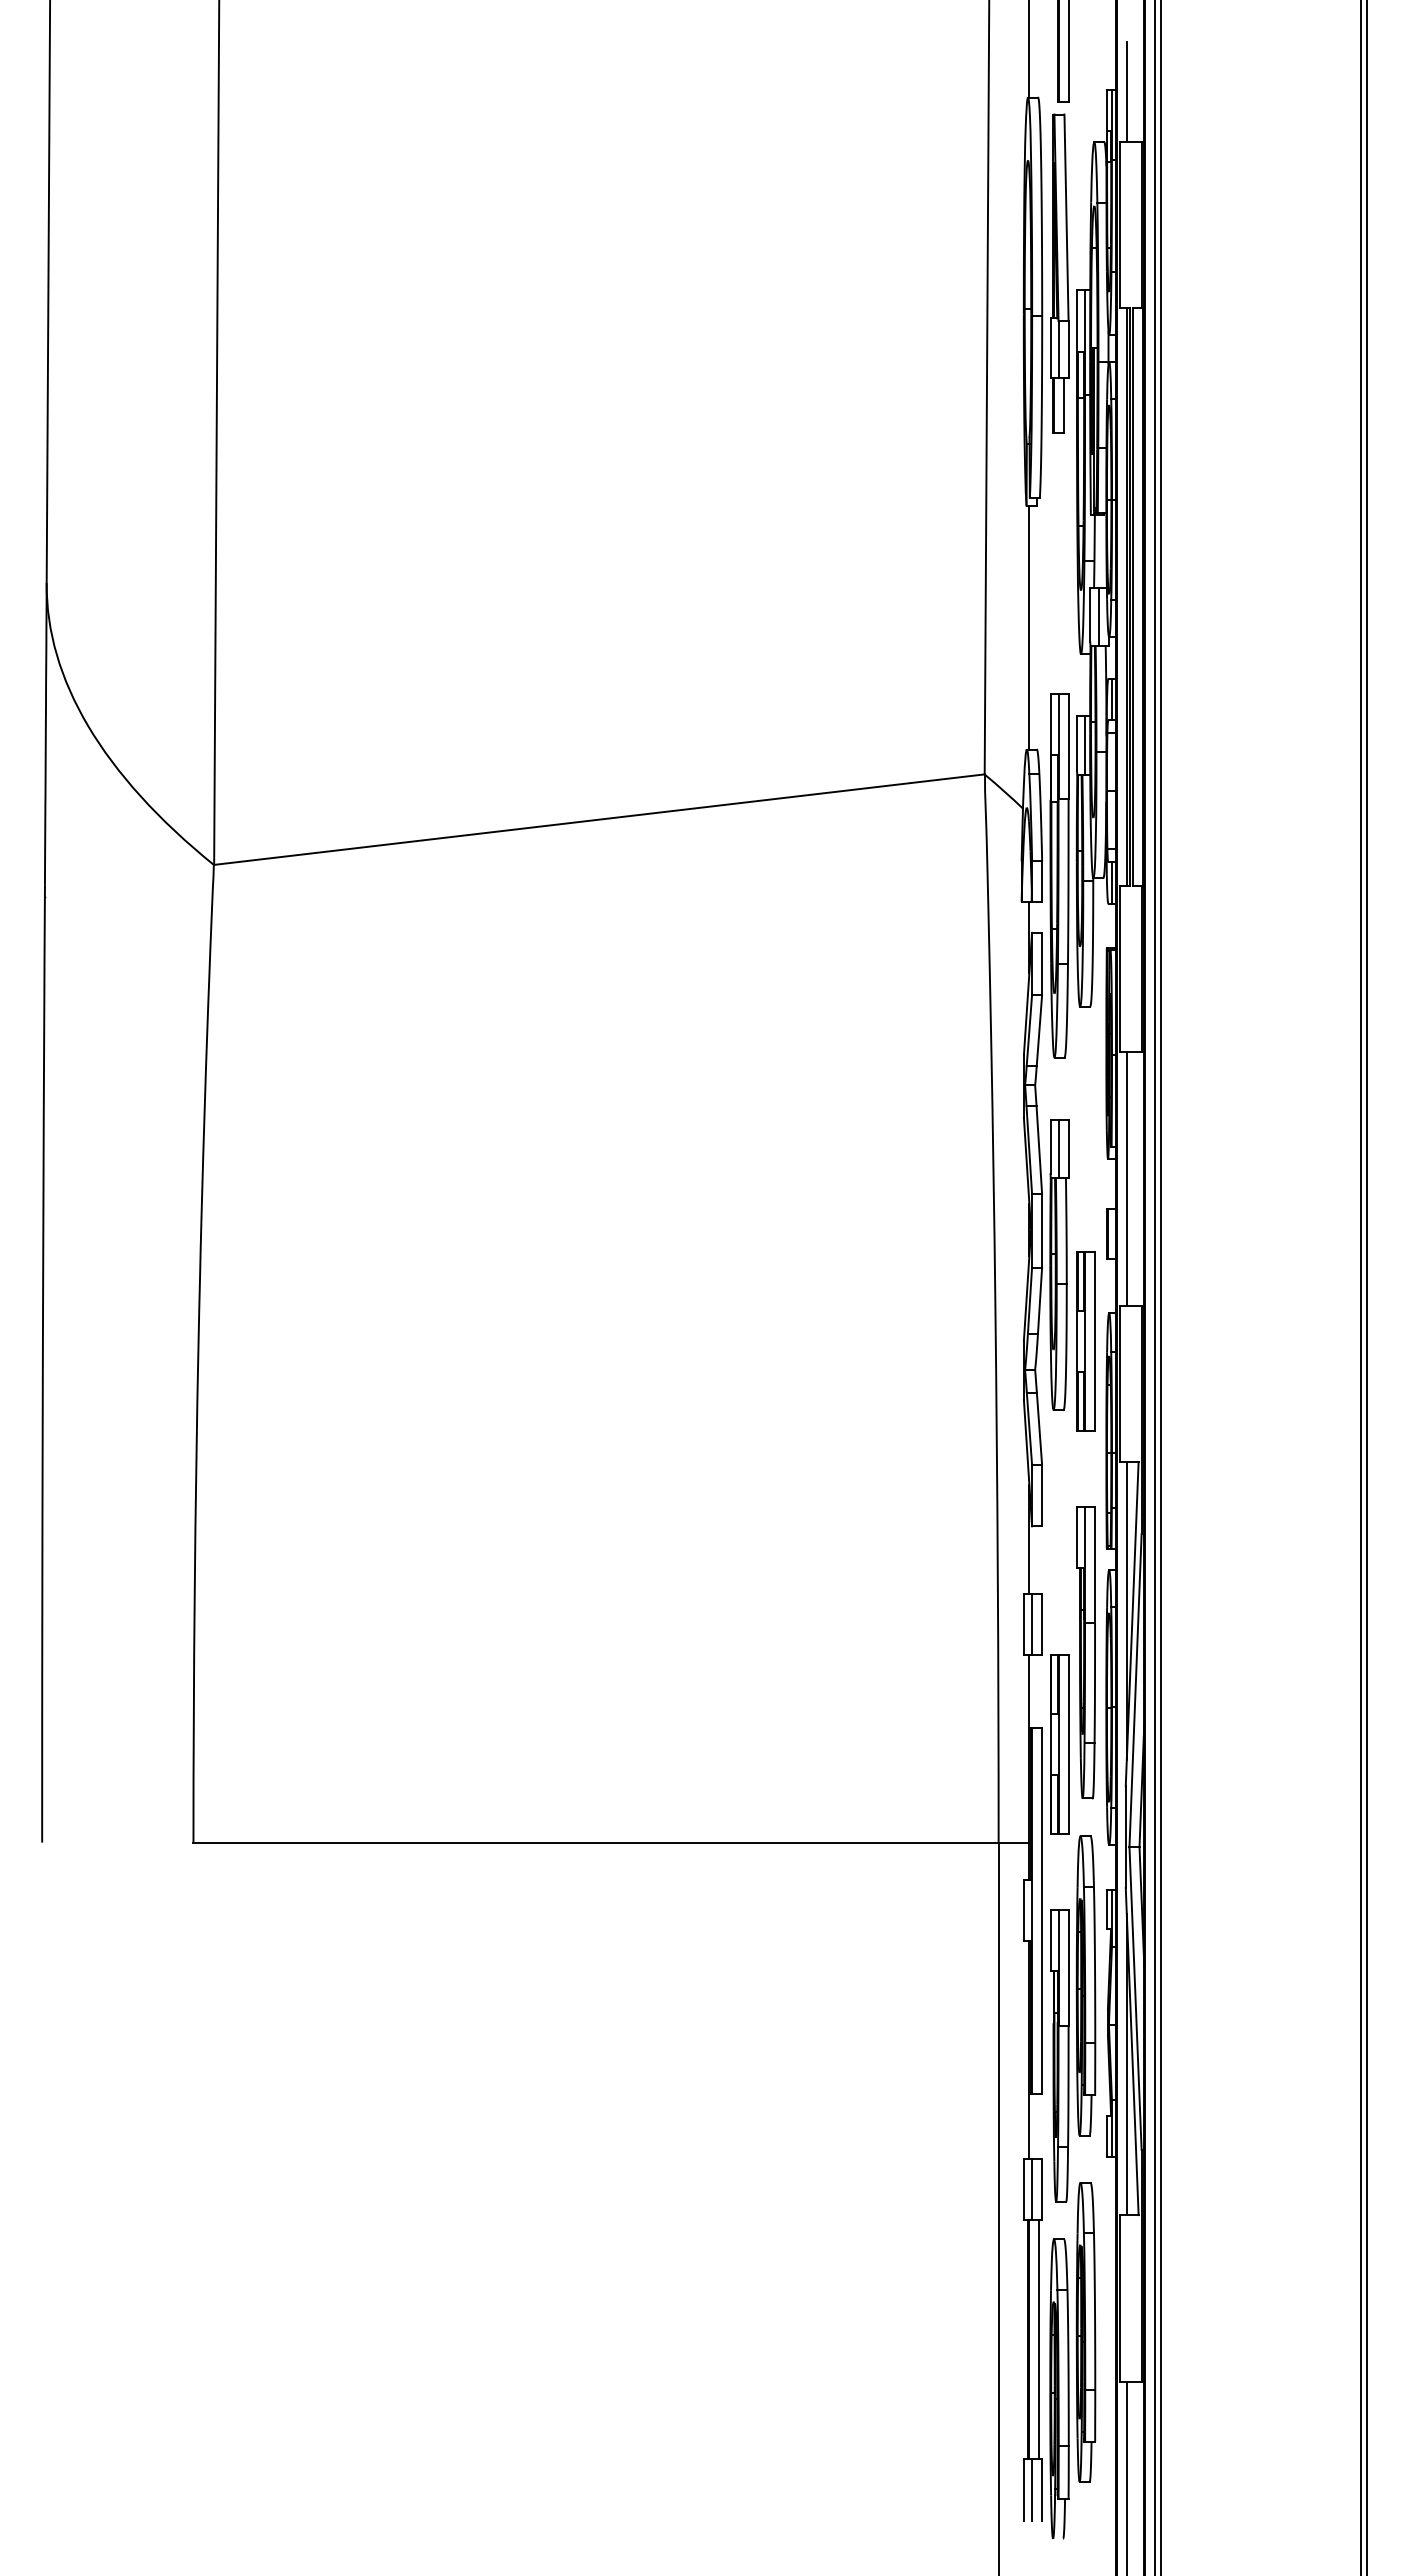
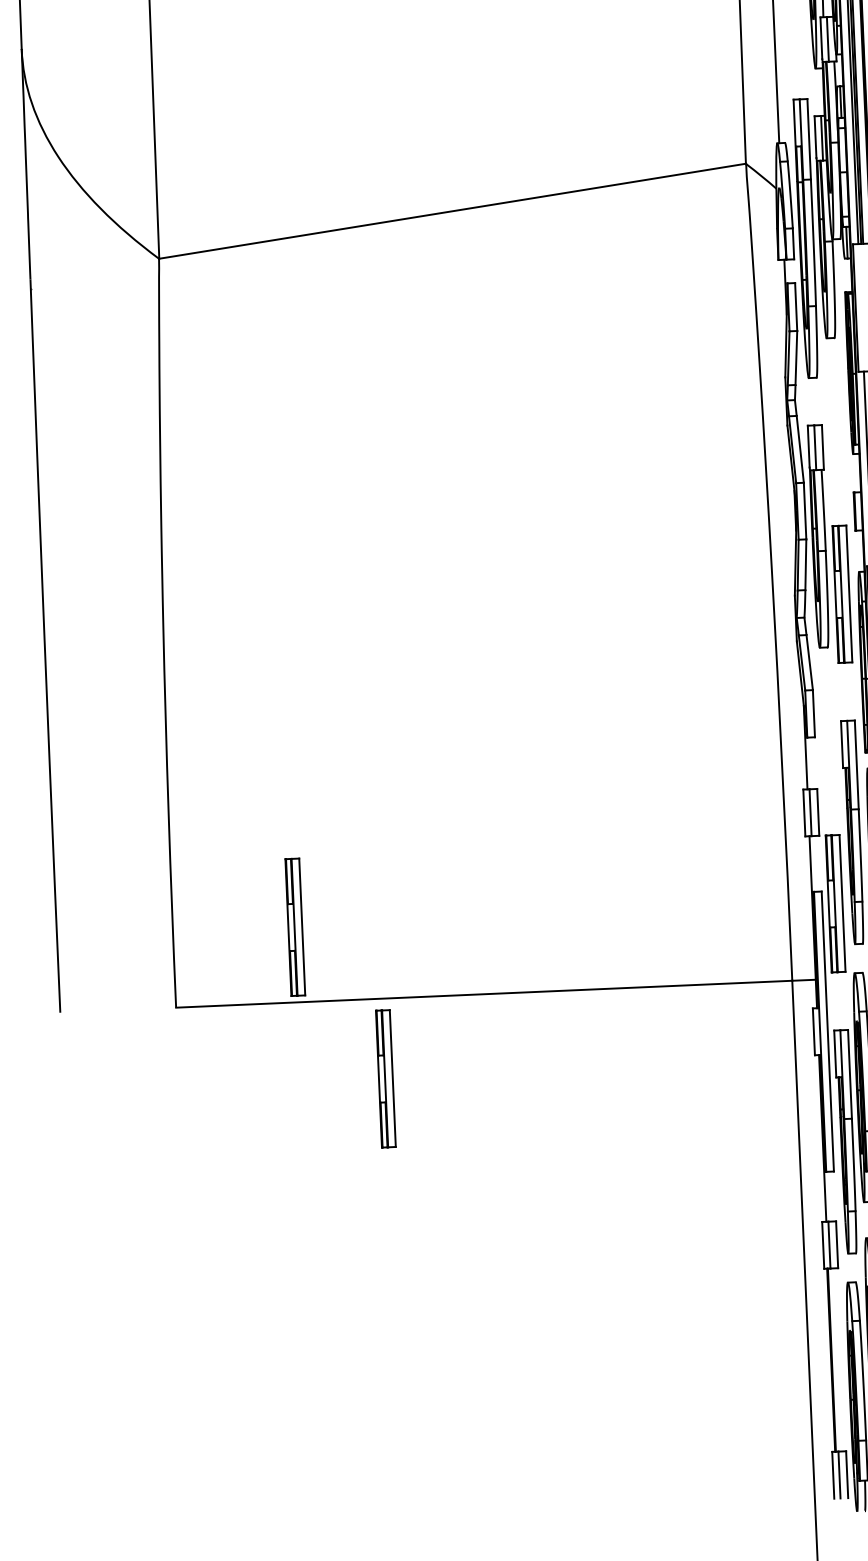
part: (353, 1744) -> (295, 927), added
part: (462, 1947) -> (385, 1078), added
line: (1038, 2339) -> (839, 1359), removed

